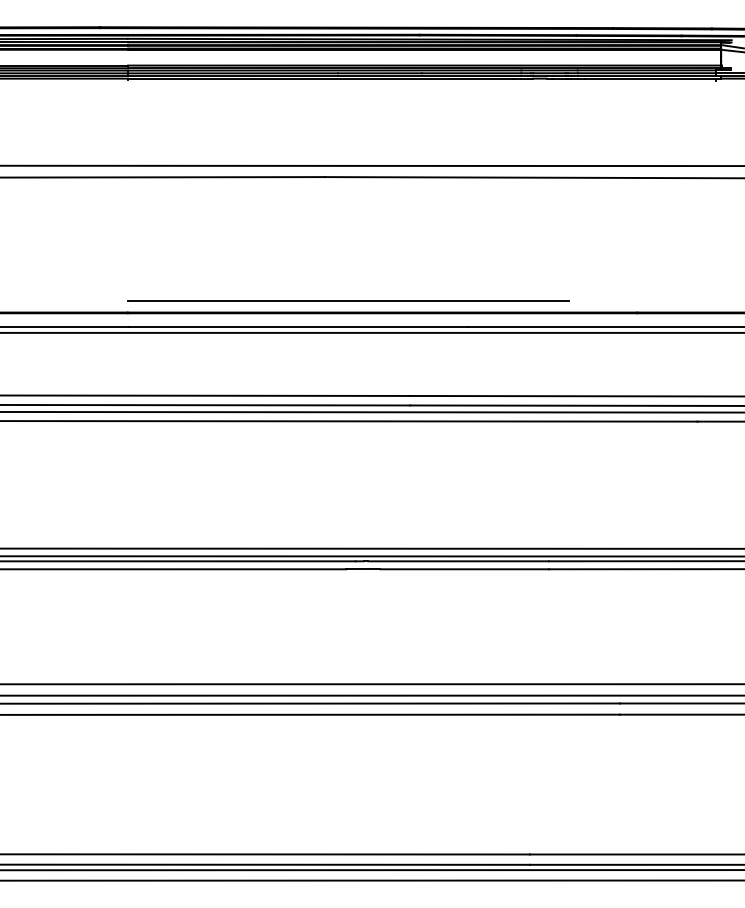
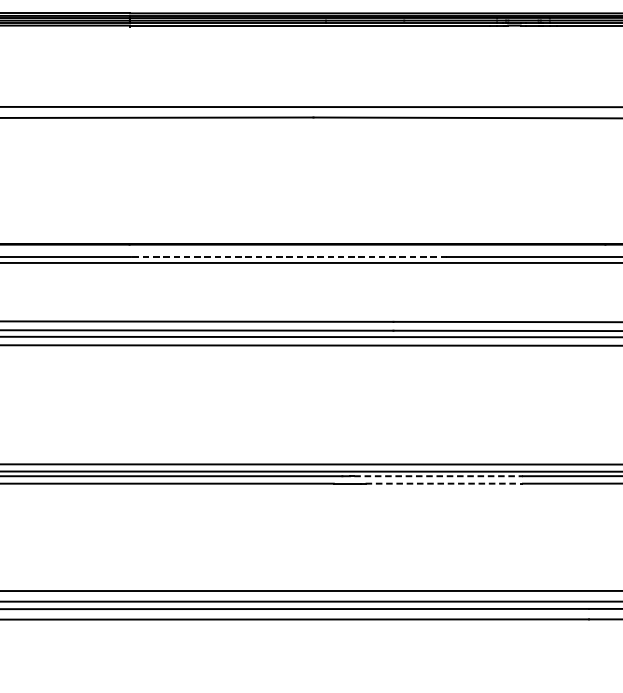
line: (347, 300) -> (334, 232), removed
line: (297, 326) -> (288, 256), solid -> dashed
line: (459, 561) -> (439, 476), solid -> dashed
line: (465, 569) -> (445, 483), solid -> dashed

